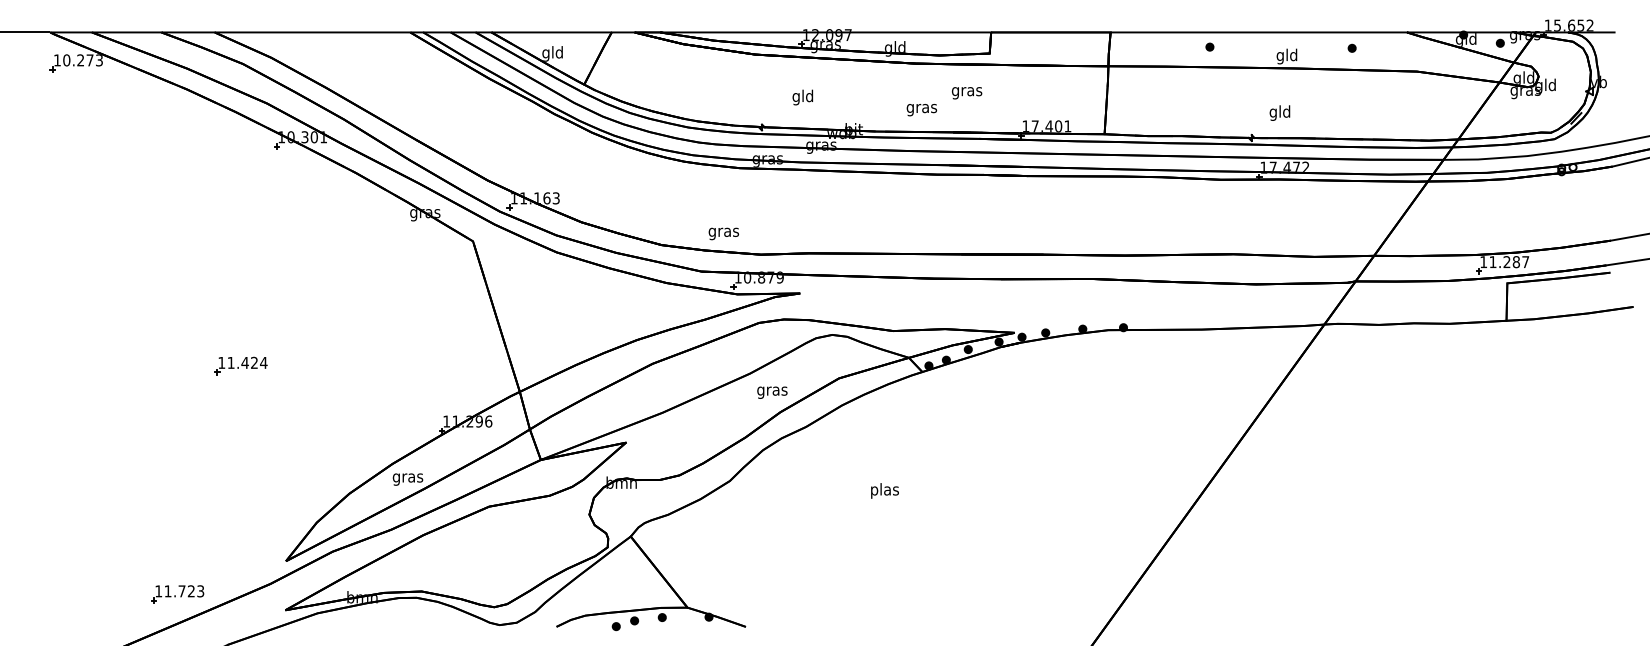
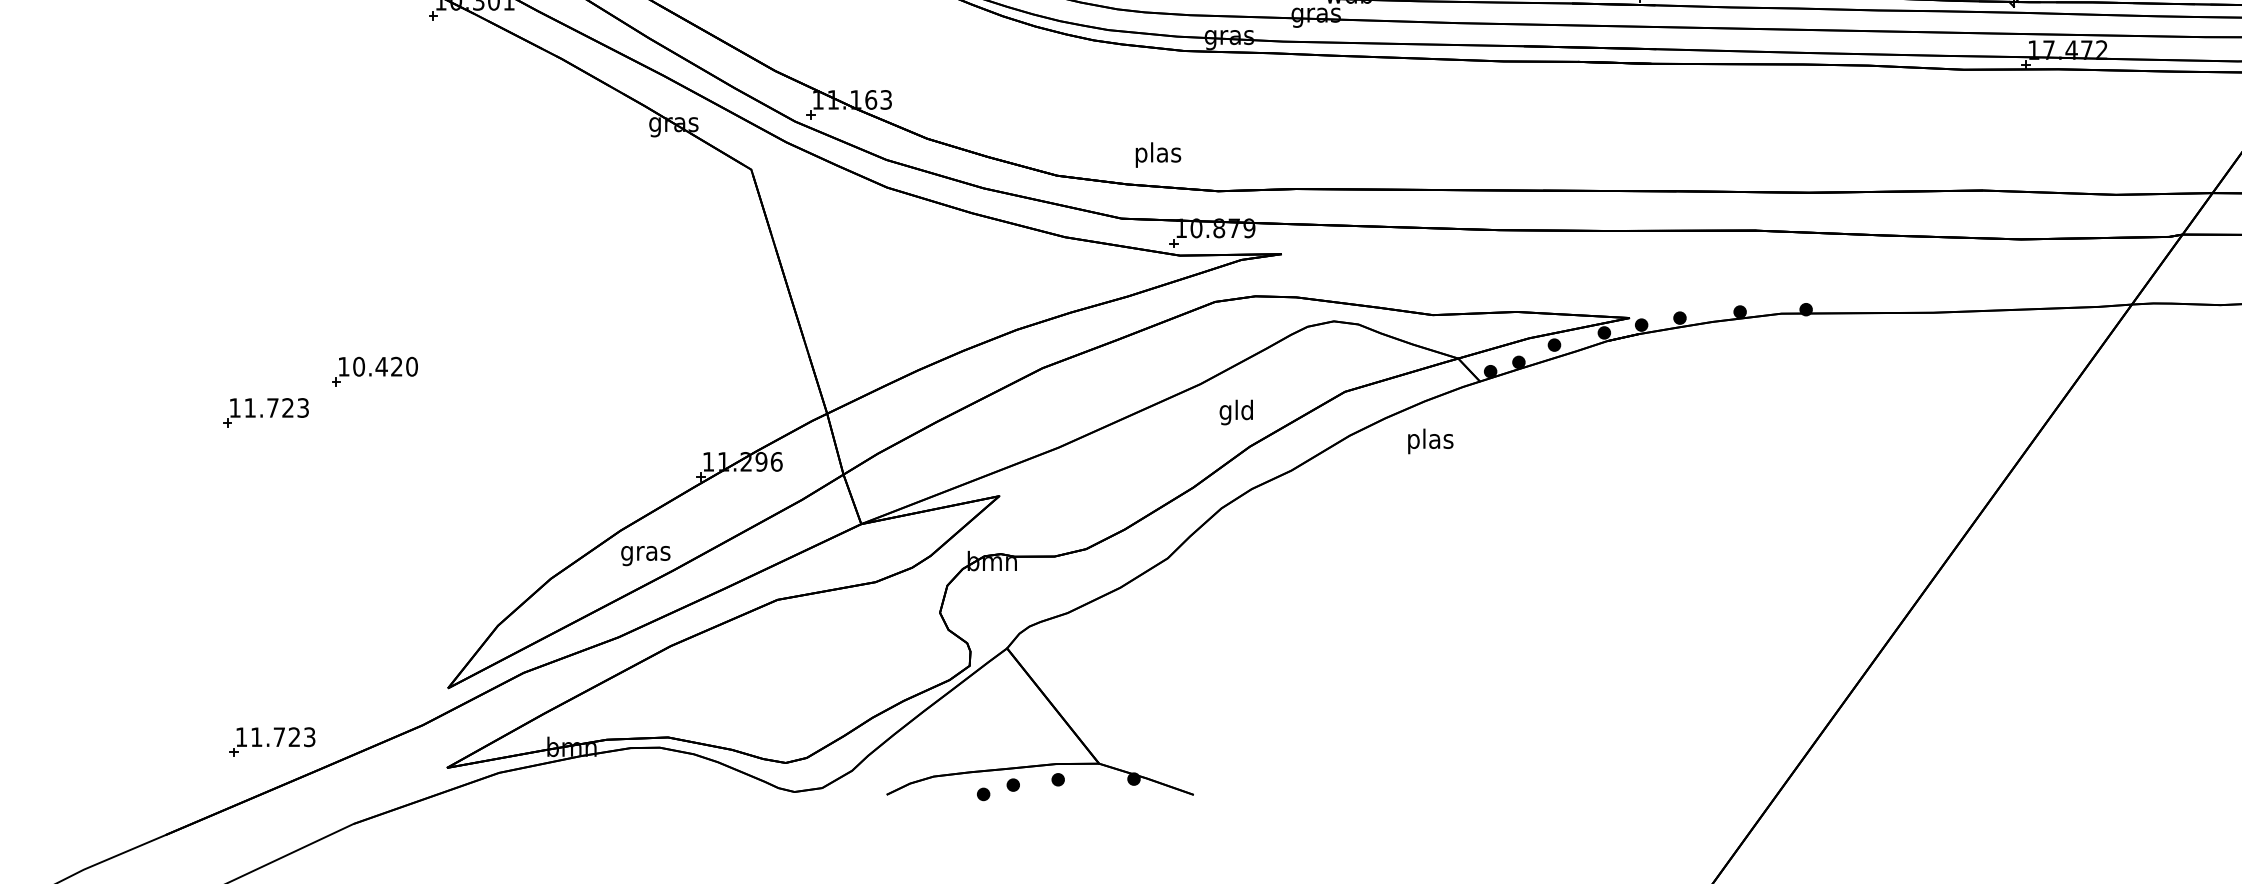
text: (723, 232) -> (1157, 155), gras -> plas
text: (247, 362) -> (385, 366), 11.424 -> 10.420
text: (772, 390) -> (1236, 411), gras -> gld
part: (173, 391) -> (265, 413), added
text: (884, 490) -> (1429, 440), moved

